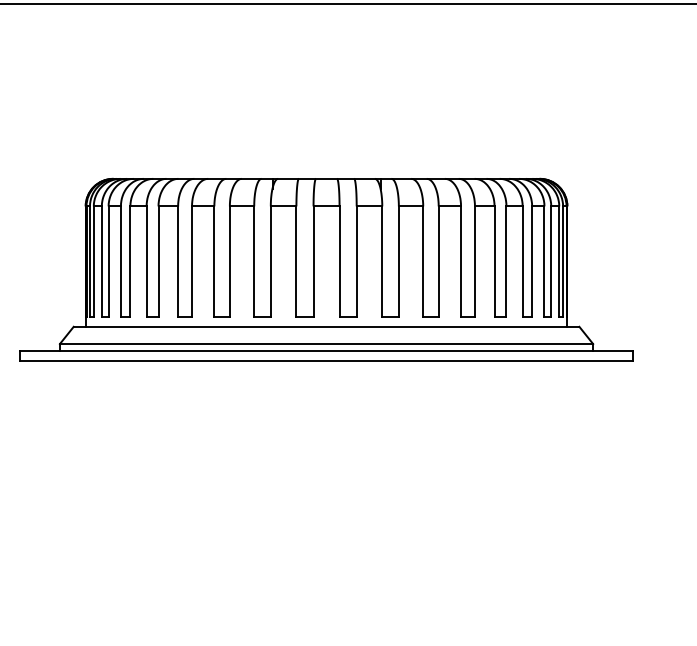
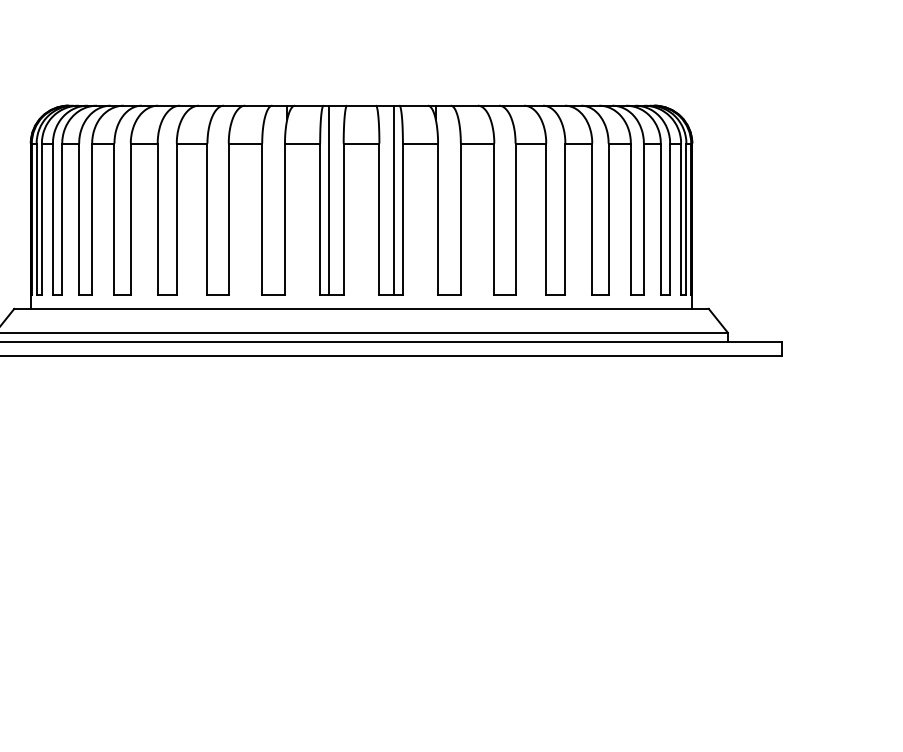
line: (302, 247) -> (328, 199), added
line: (350, 247) -> (394, 199), added

